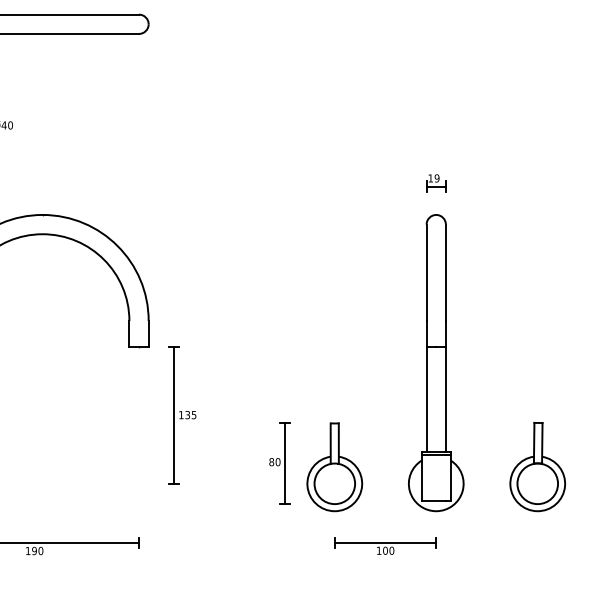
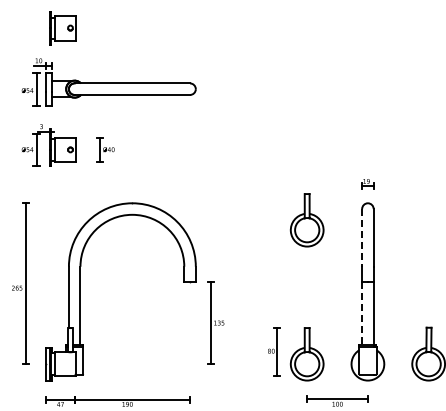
part: (333, 243) -> (306, 220), added
line: (427, 272) -> (362, 237), solid -> dashed
line: (427, 400) -> (362, 314), solid -> dashed

